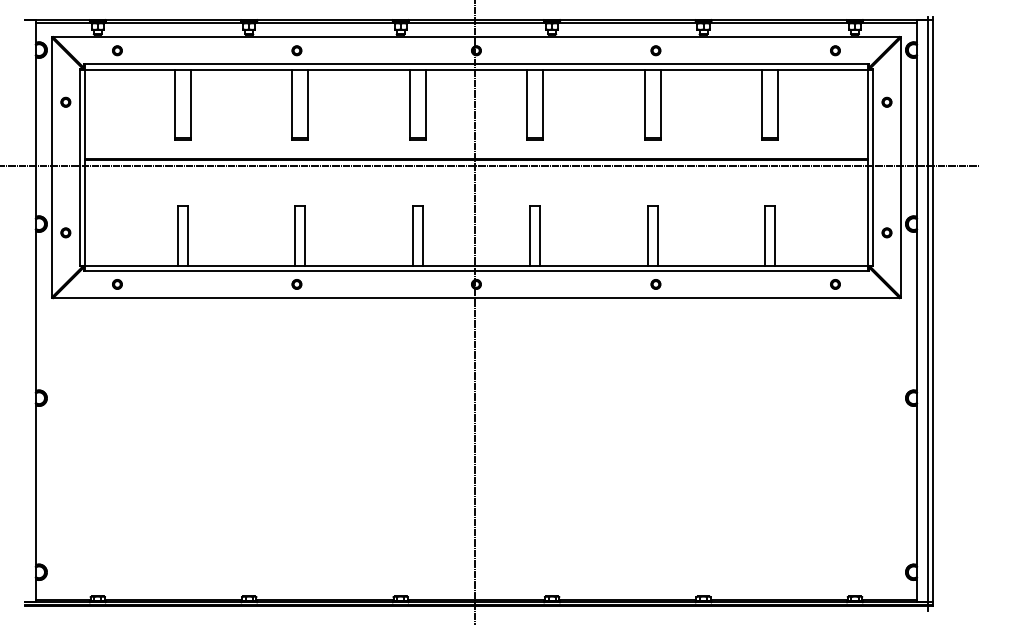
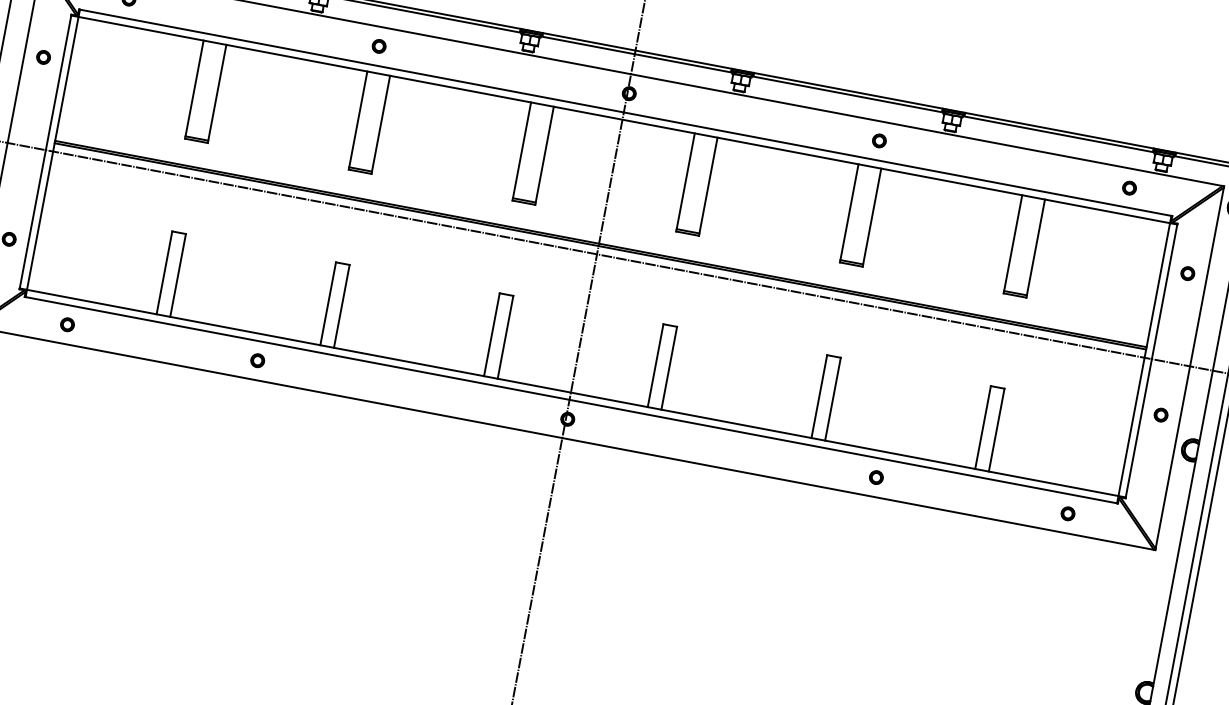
part: (886, 232) -> (1160, 414), moved
part: (296, 284) -> (257, 360), moved
part: (655, 284) -> (875, 477), moved

